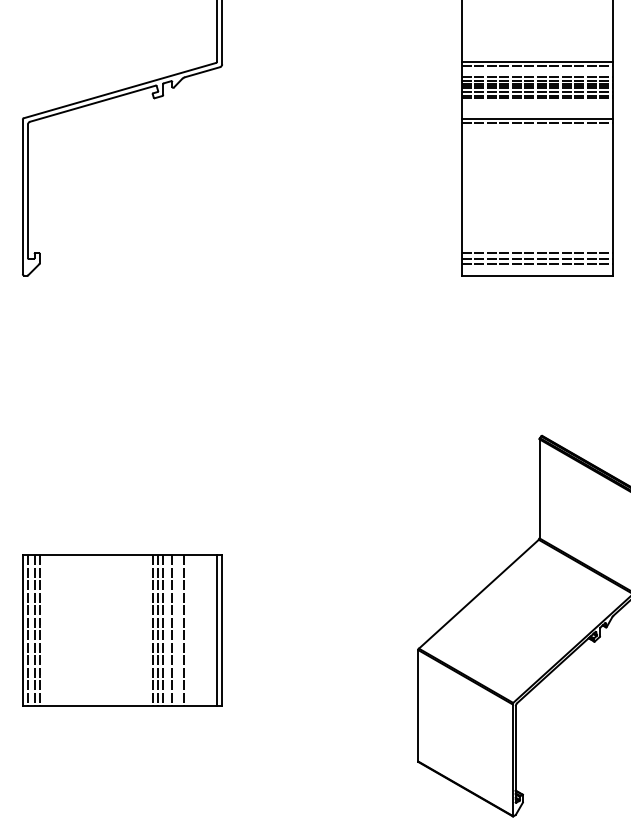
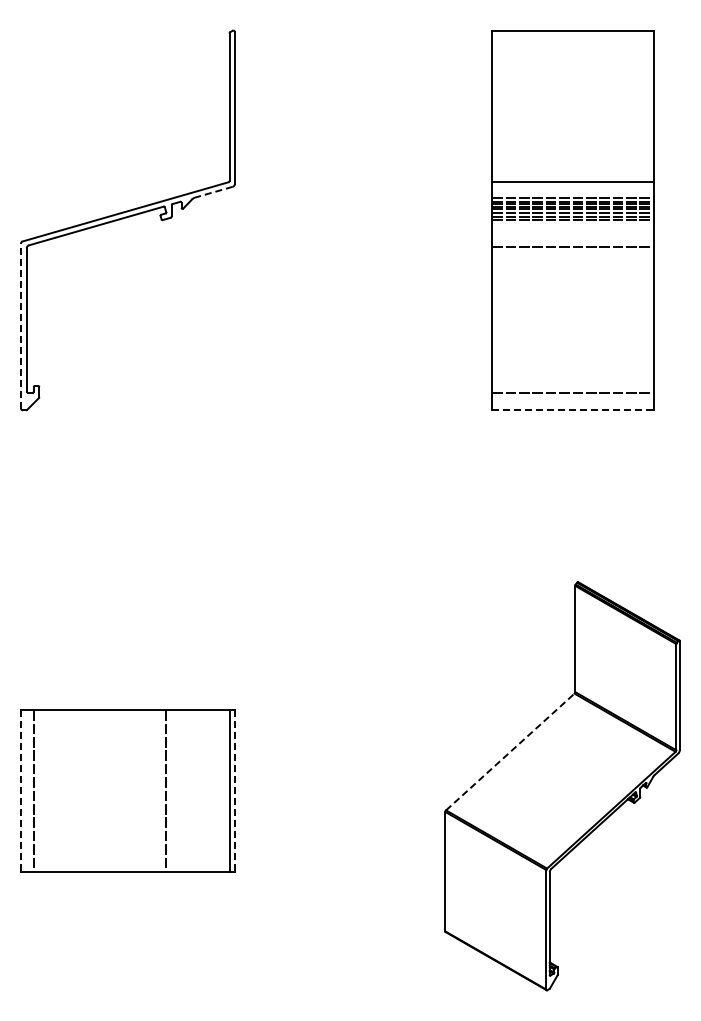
line: (537, 65) -> (573, 185), removed
line: (202, 72) -> (213, 192), solid -> dashed
line: (537, 119) -> (573, 242), removed
line: (23, 196) -> (21, 325), solid -> dashed
line: (537, 253) -> (573, 386), removed
line: (537, 263) -> (573, 397), removed
line: (537, 275) -> (573, 410), solid -> dashed
line: (479, 594) -> (510, 752), solid -> dashed
line: (23, 631) -> (21, 791), solid -> dashed
line: (27, 631) -> (26, 791), removed
line: (39, 631) -> (39, 791), removed
line: (152, 631) -> (160, 791), removed
line: (162, 631) -> (171, 791), removed
line: (172, 631) -> (181, 791), removed
line: (183, 631) -> (193, 791), removed
line: (222, 631) -> (235, 791), solid -> dashed

